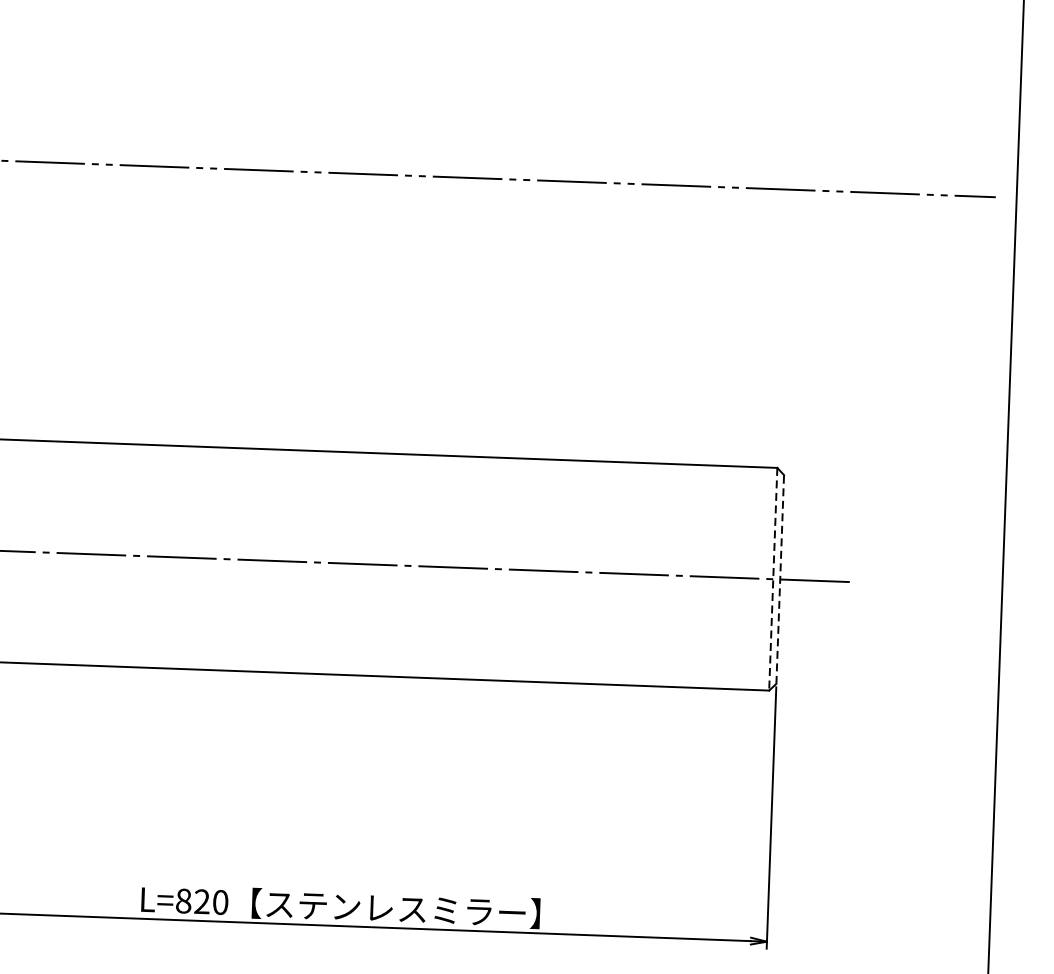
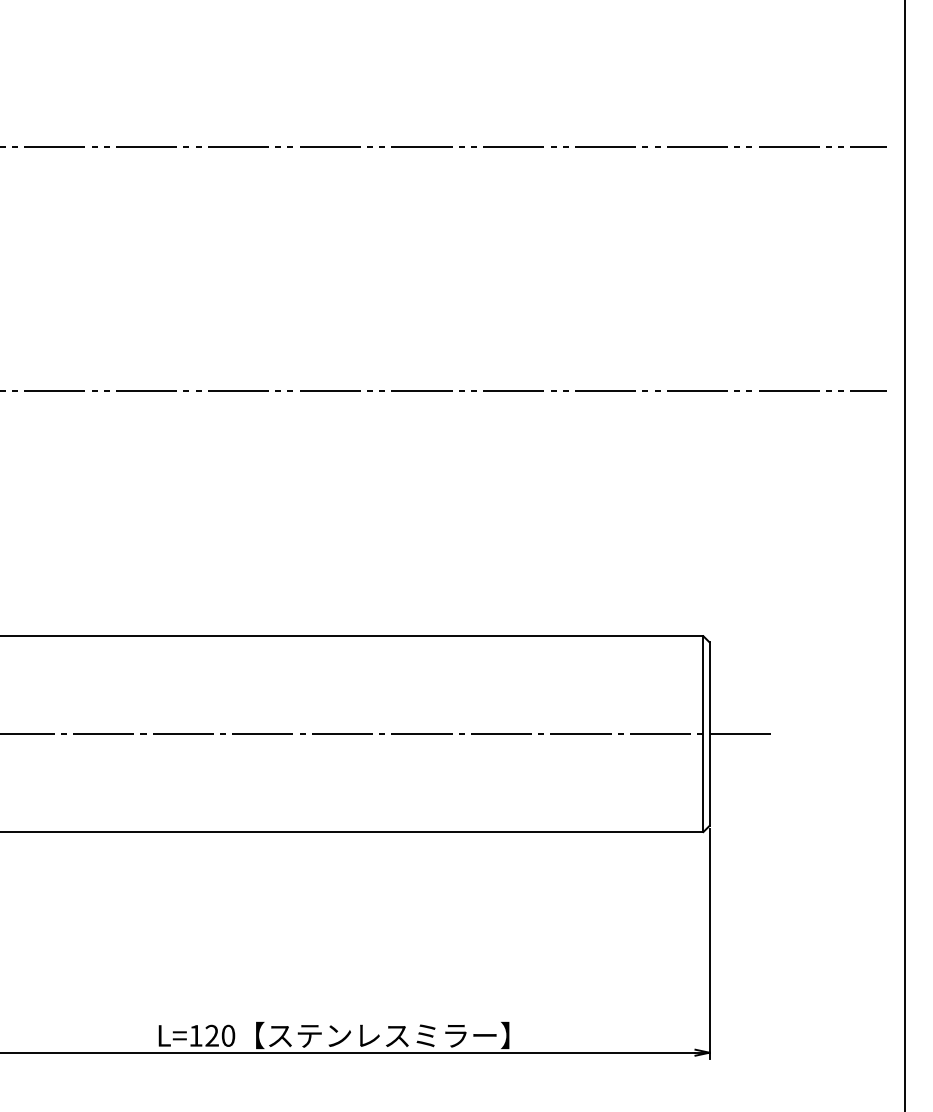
line: (773, 579) -> (703, 734), dashed -> solid
line: (780, 579) -> (709, 734), dashed -> solid
text: (183, 900) -> (195, 1035), L=820 -> L=120

